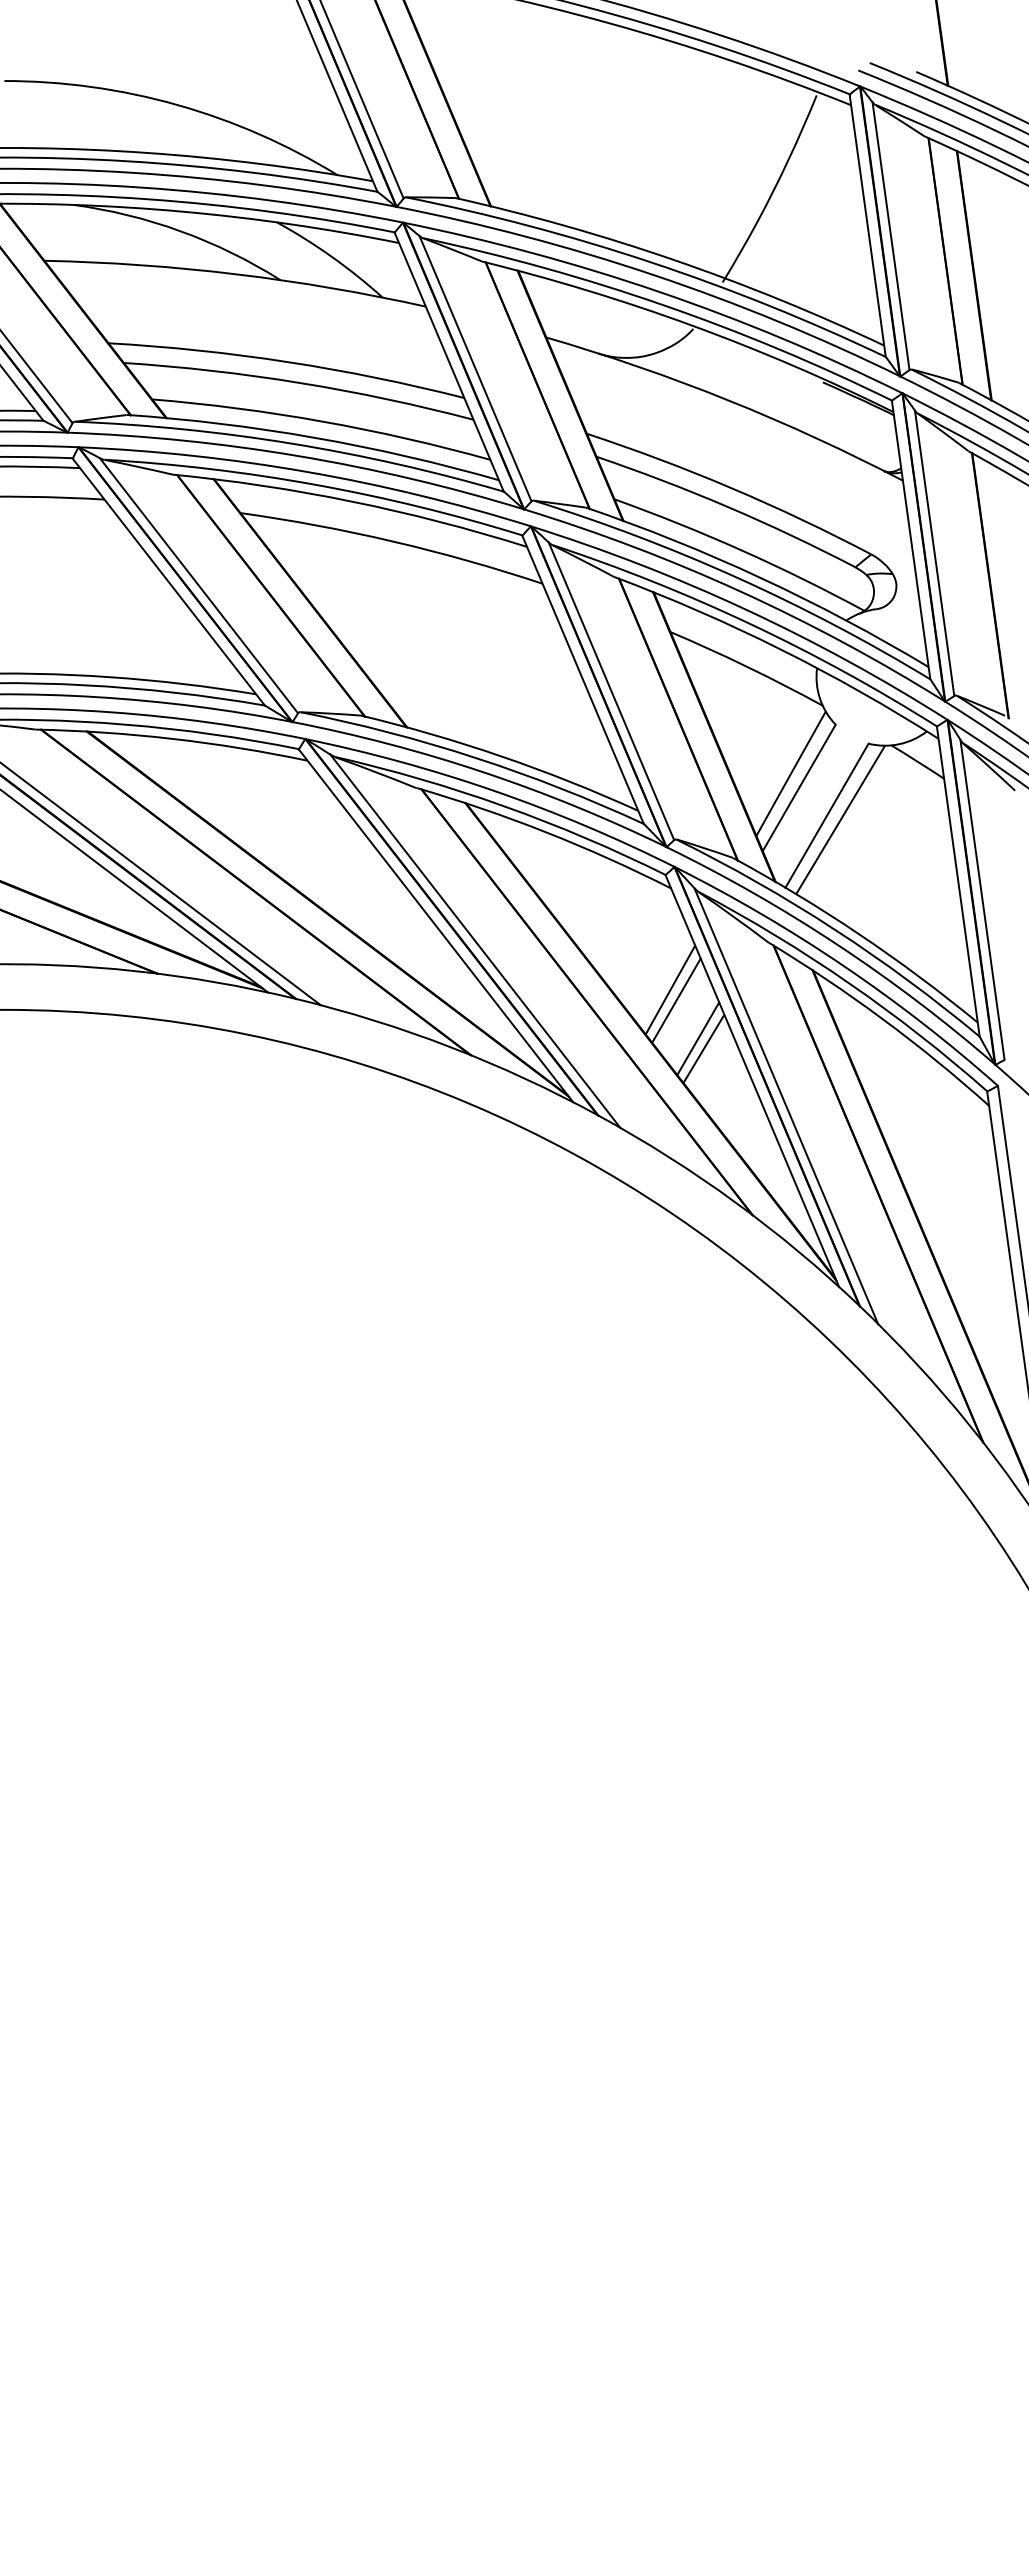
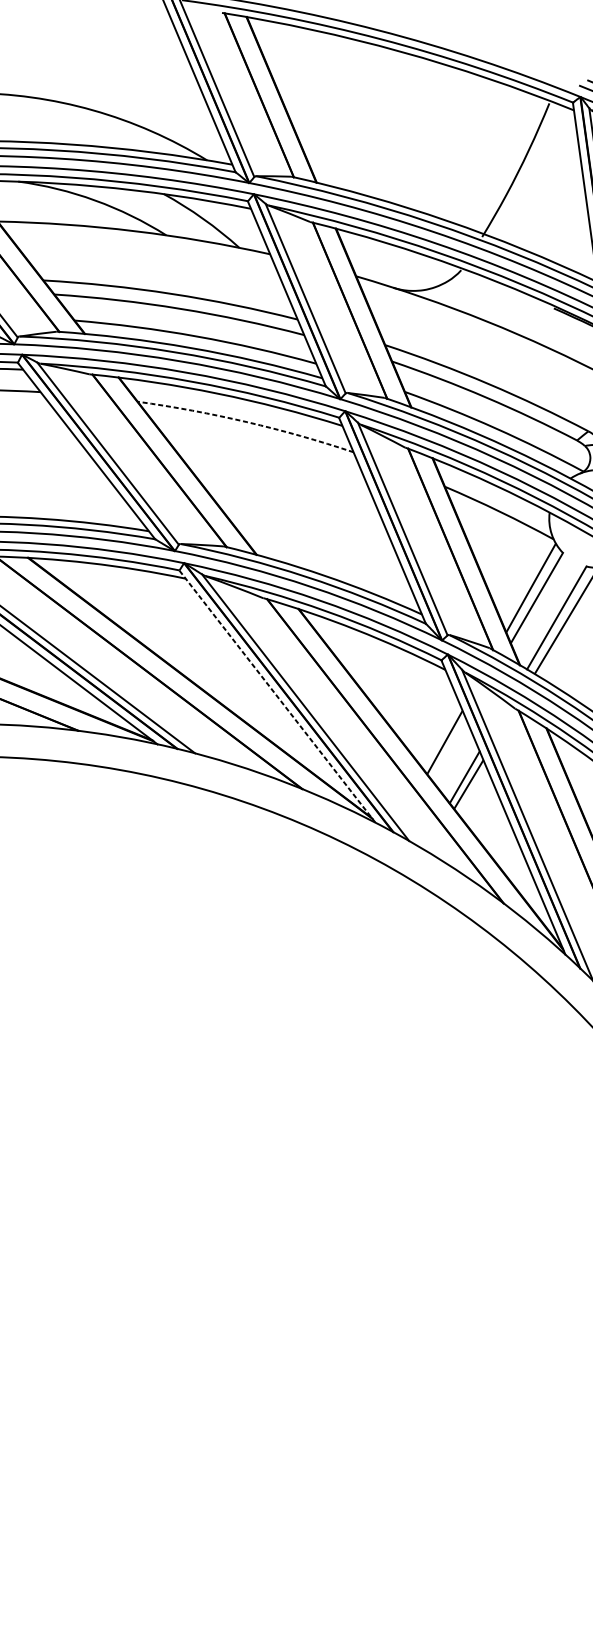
arc: (393, 541) -> (247, 422), solid -> dashed
line: (436, 926) -> (277, 697), solid -> dashed
line: (676, 1000) -> (449, 749), removed

